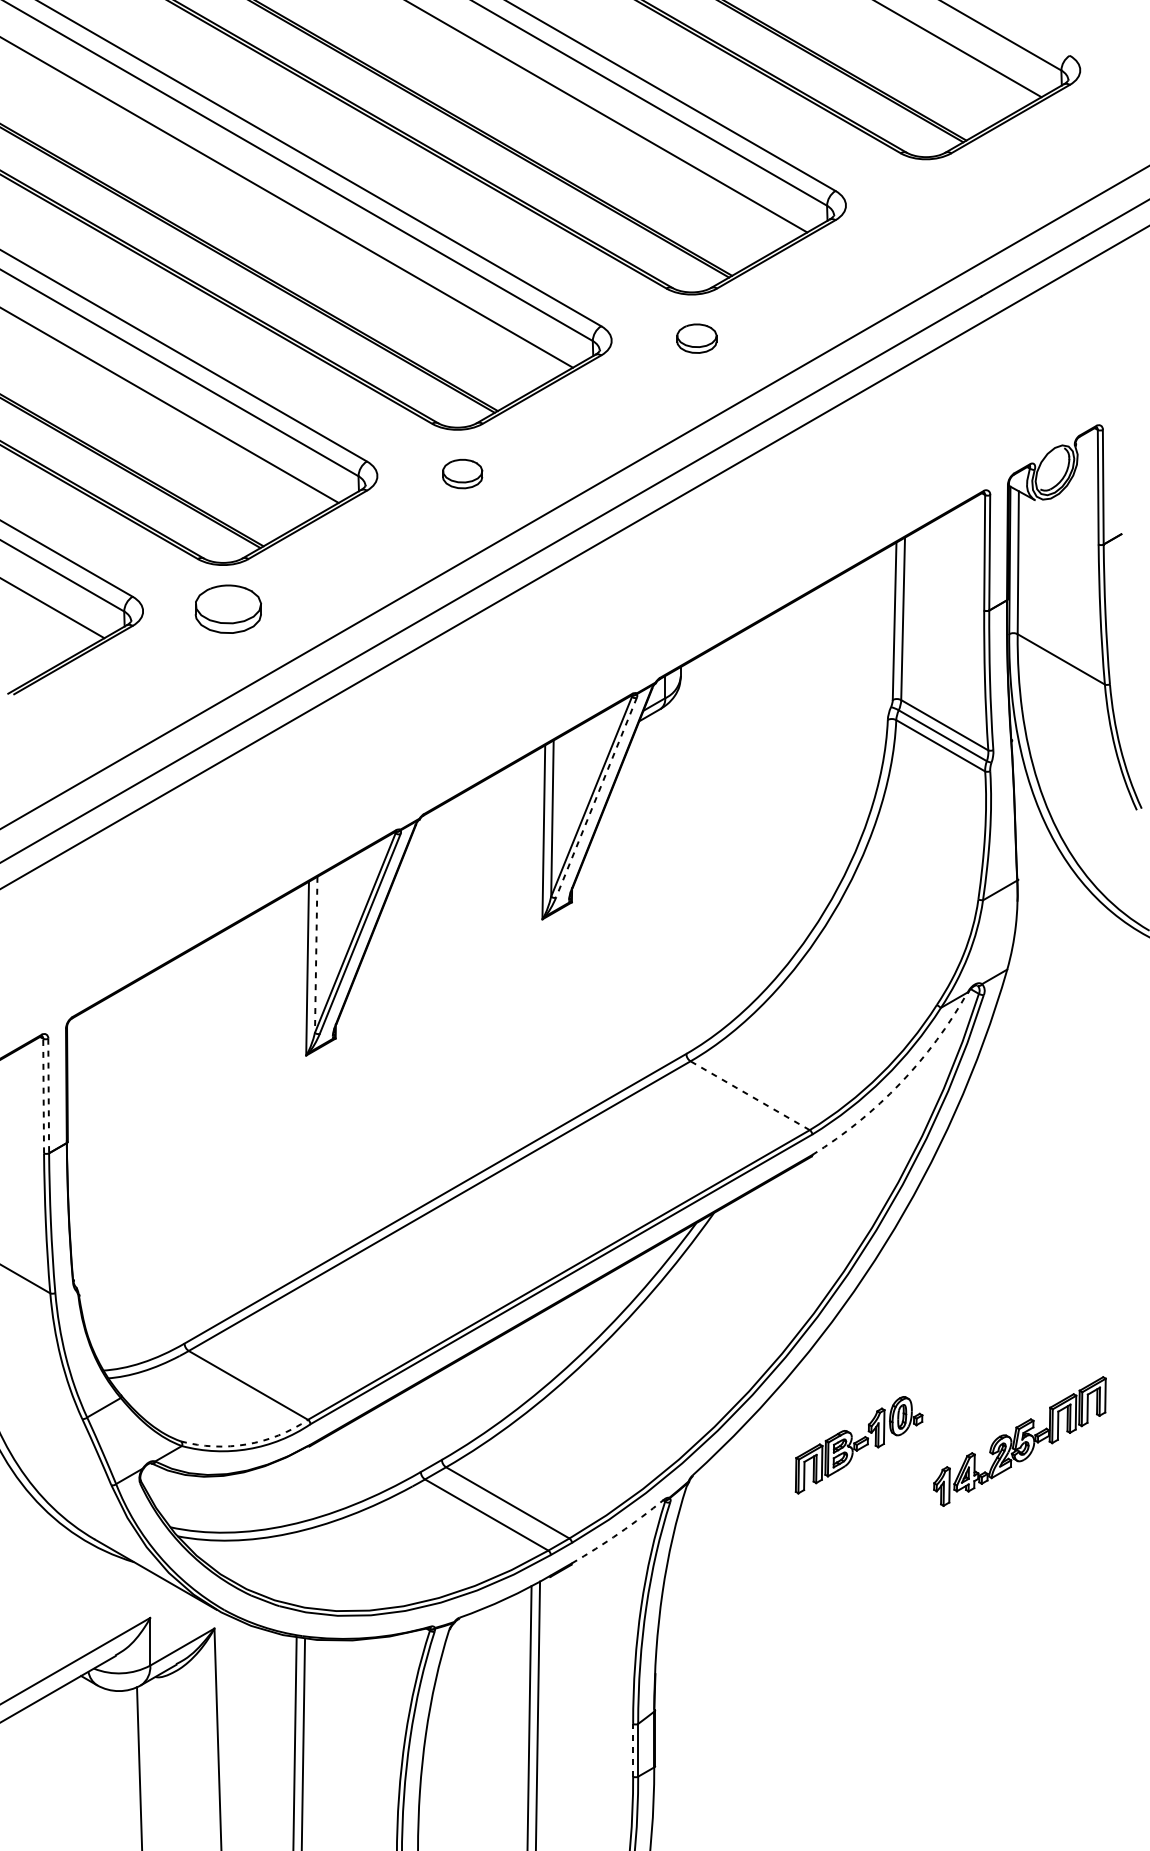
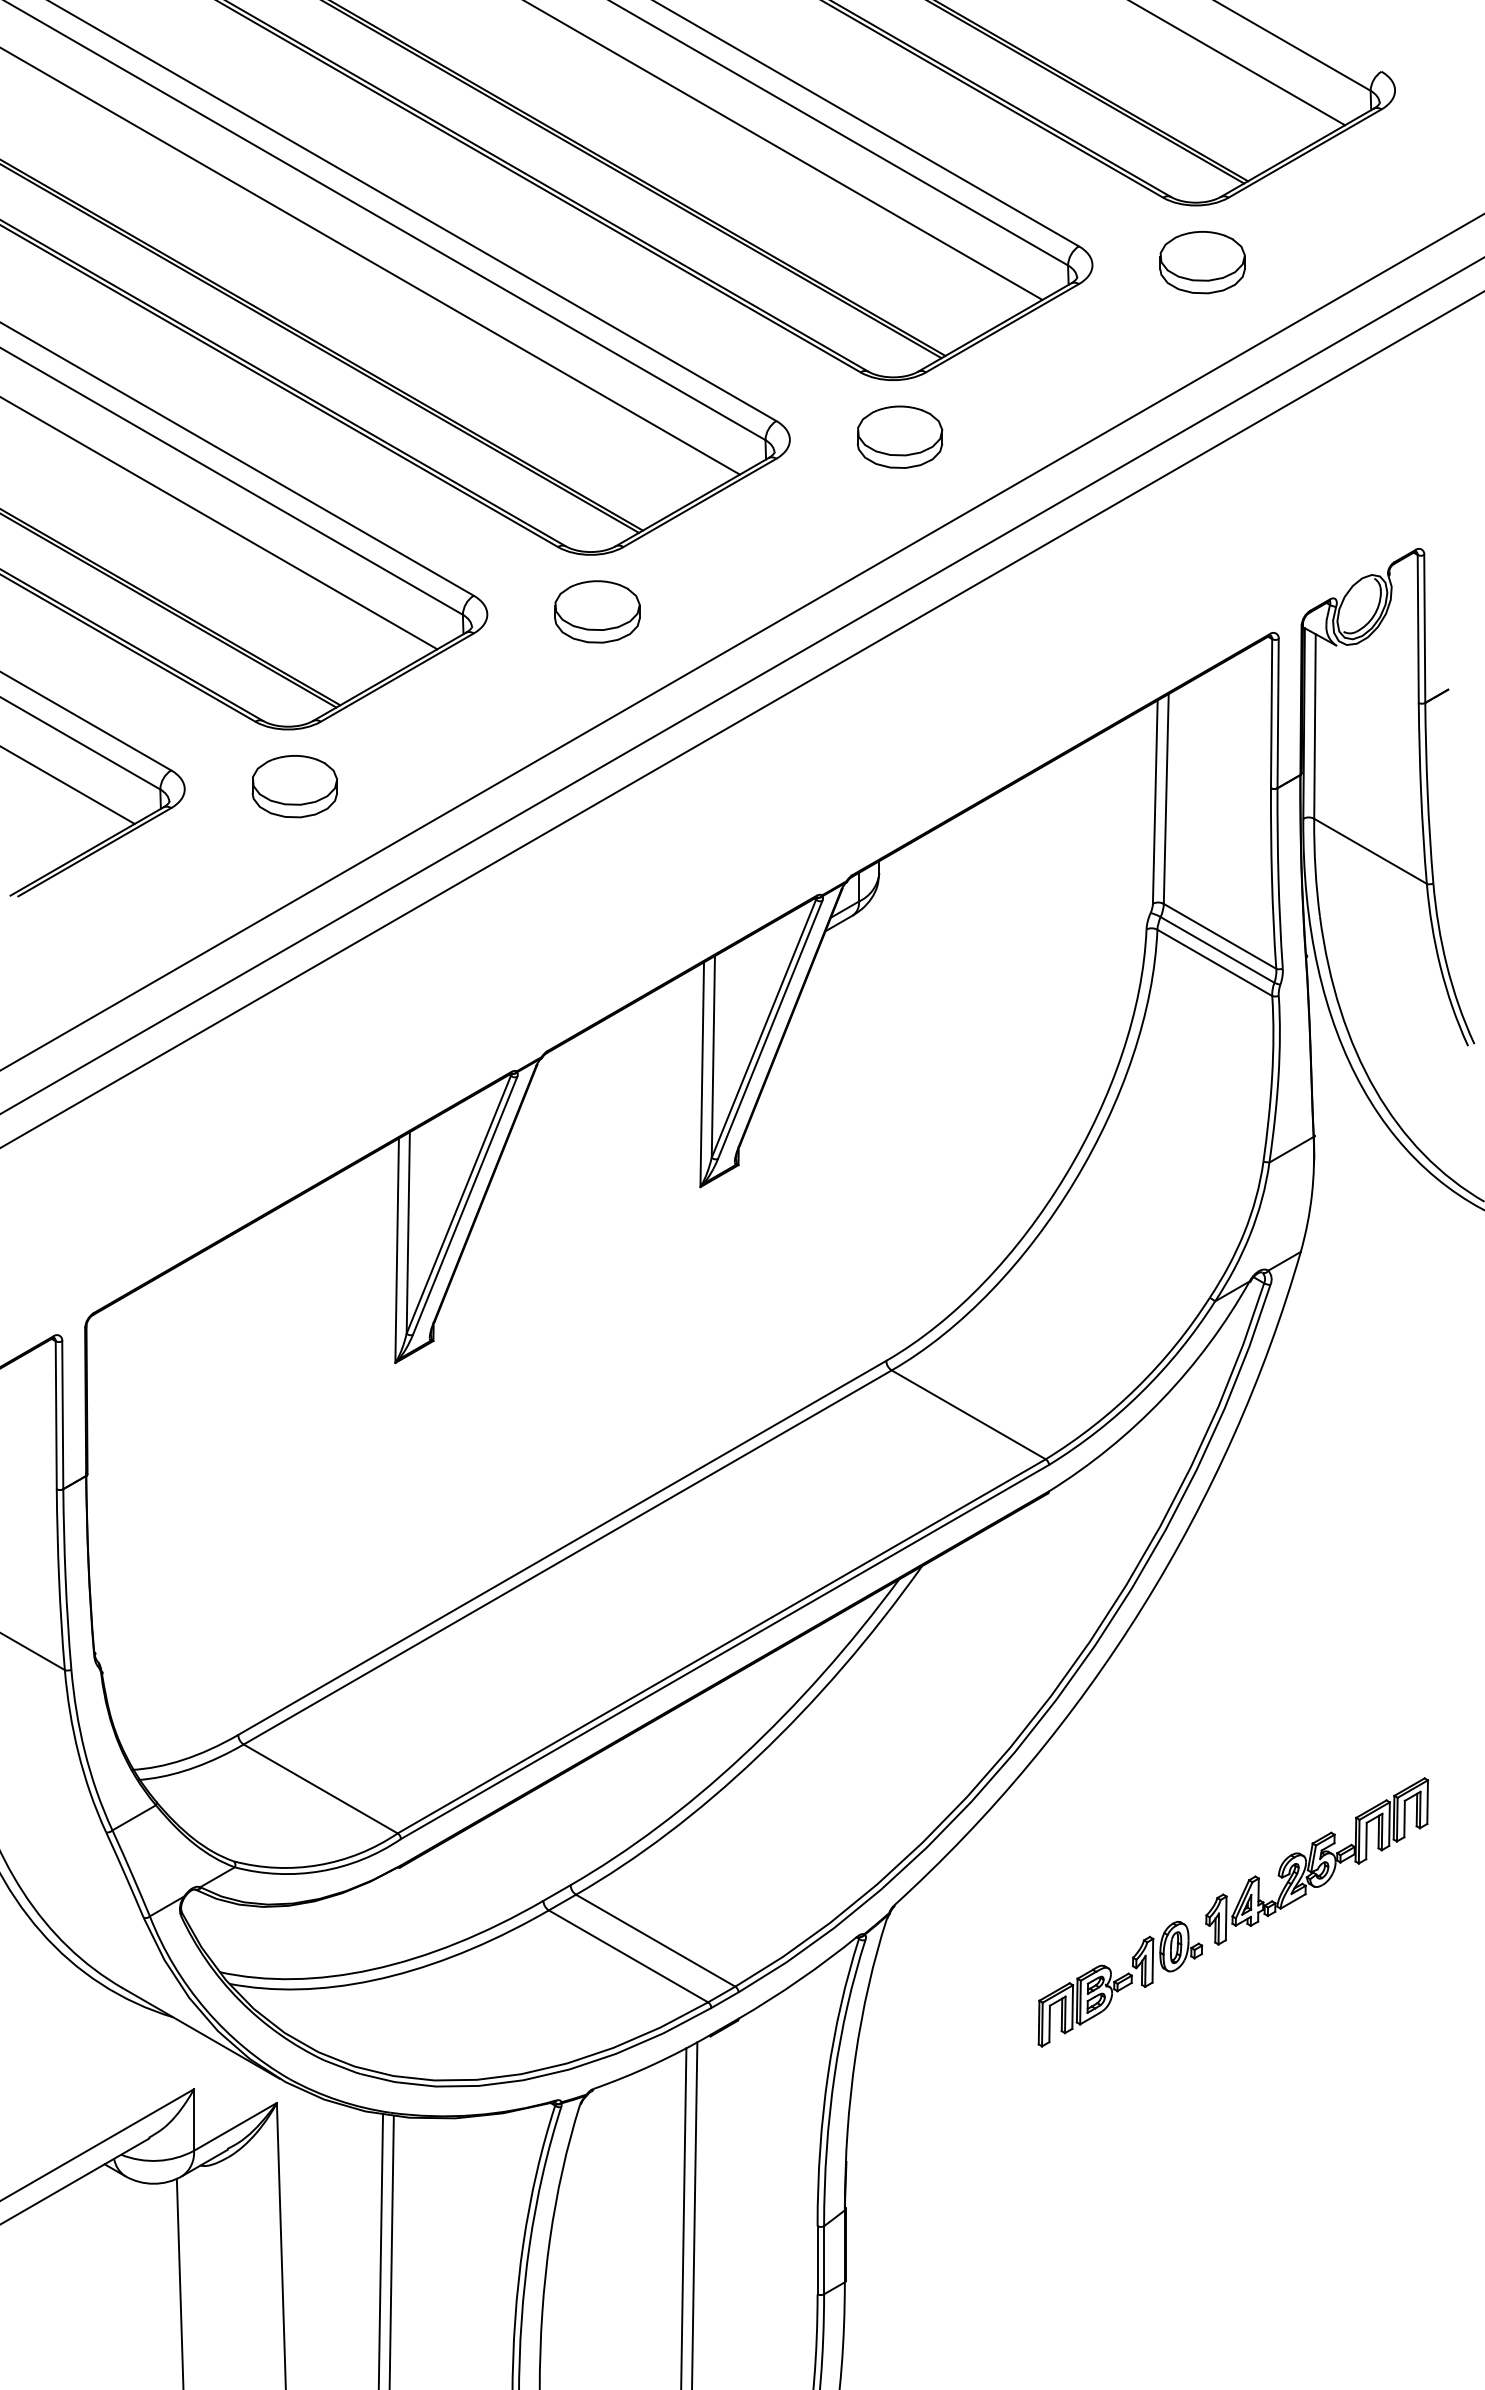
part: (931, 203) -> (1202, 262), added
part: (696, 338) -> (899, 436), size x1.67
part: (462, 473) -> (597, 611), size x1.67
line: (596, 798) -> (770, 1030), dashed -> solid
line: (316, 954) -> (408, 1232), dashed -> solid
arc: (900, 1083) -> (1162, 1399), dashed -> solid
line: (749, 1095) -> (968, 1414), dashed -> solid
line: (43, 1096) -> (56, 1415), dashed -> solid
line: (48, 1096) -> (62, 1415), dashed -> solid
arc: (246, 1444) -> (318, 1865), dashed -> solid
part: (859, 1445) -> (1120, 1984), moved
arc: (619, 1532) -> (799, 1979), dashed -> solid
line: (633, 1749) -> (817, 2259), dashed -> solid

